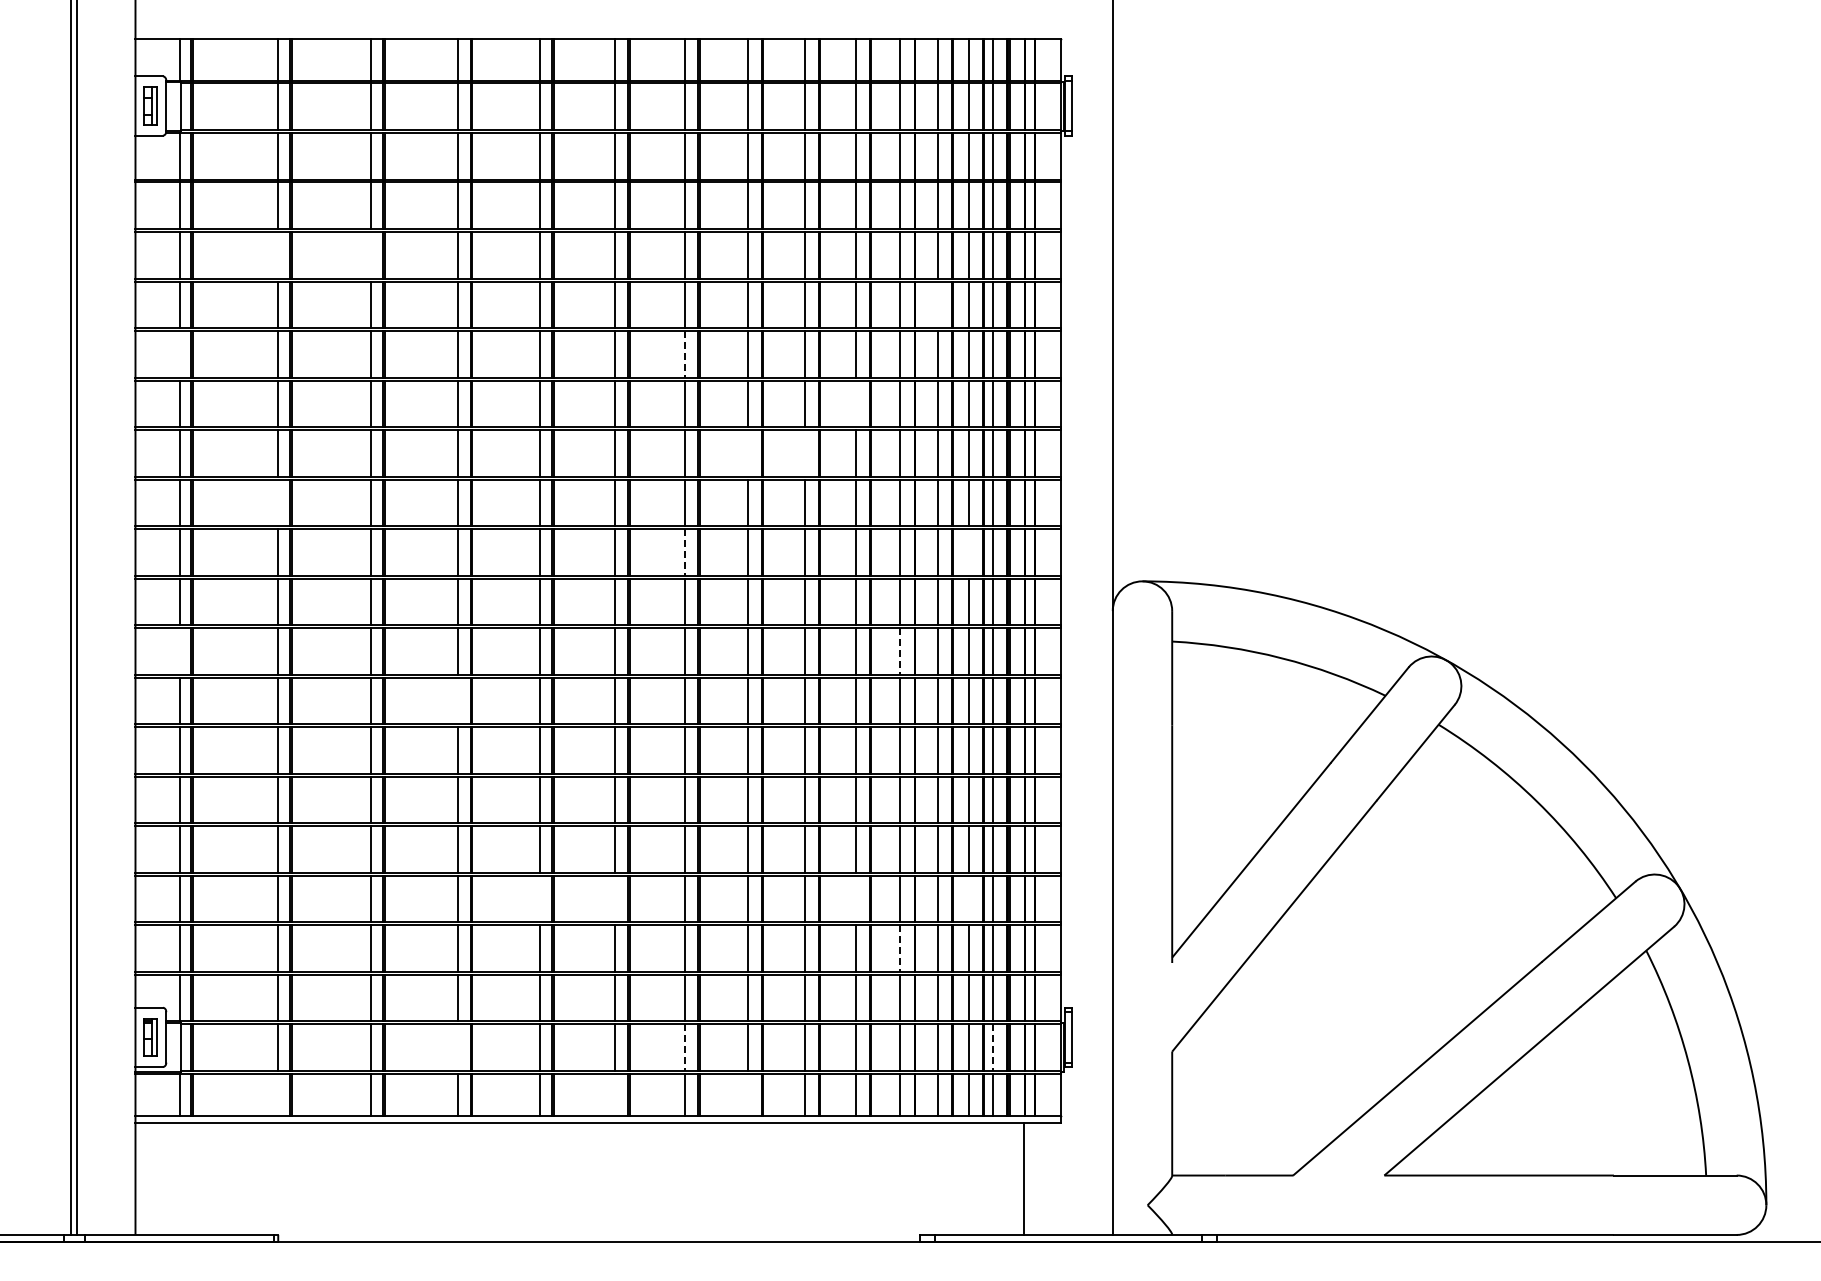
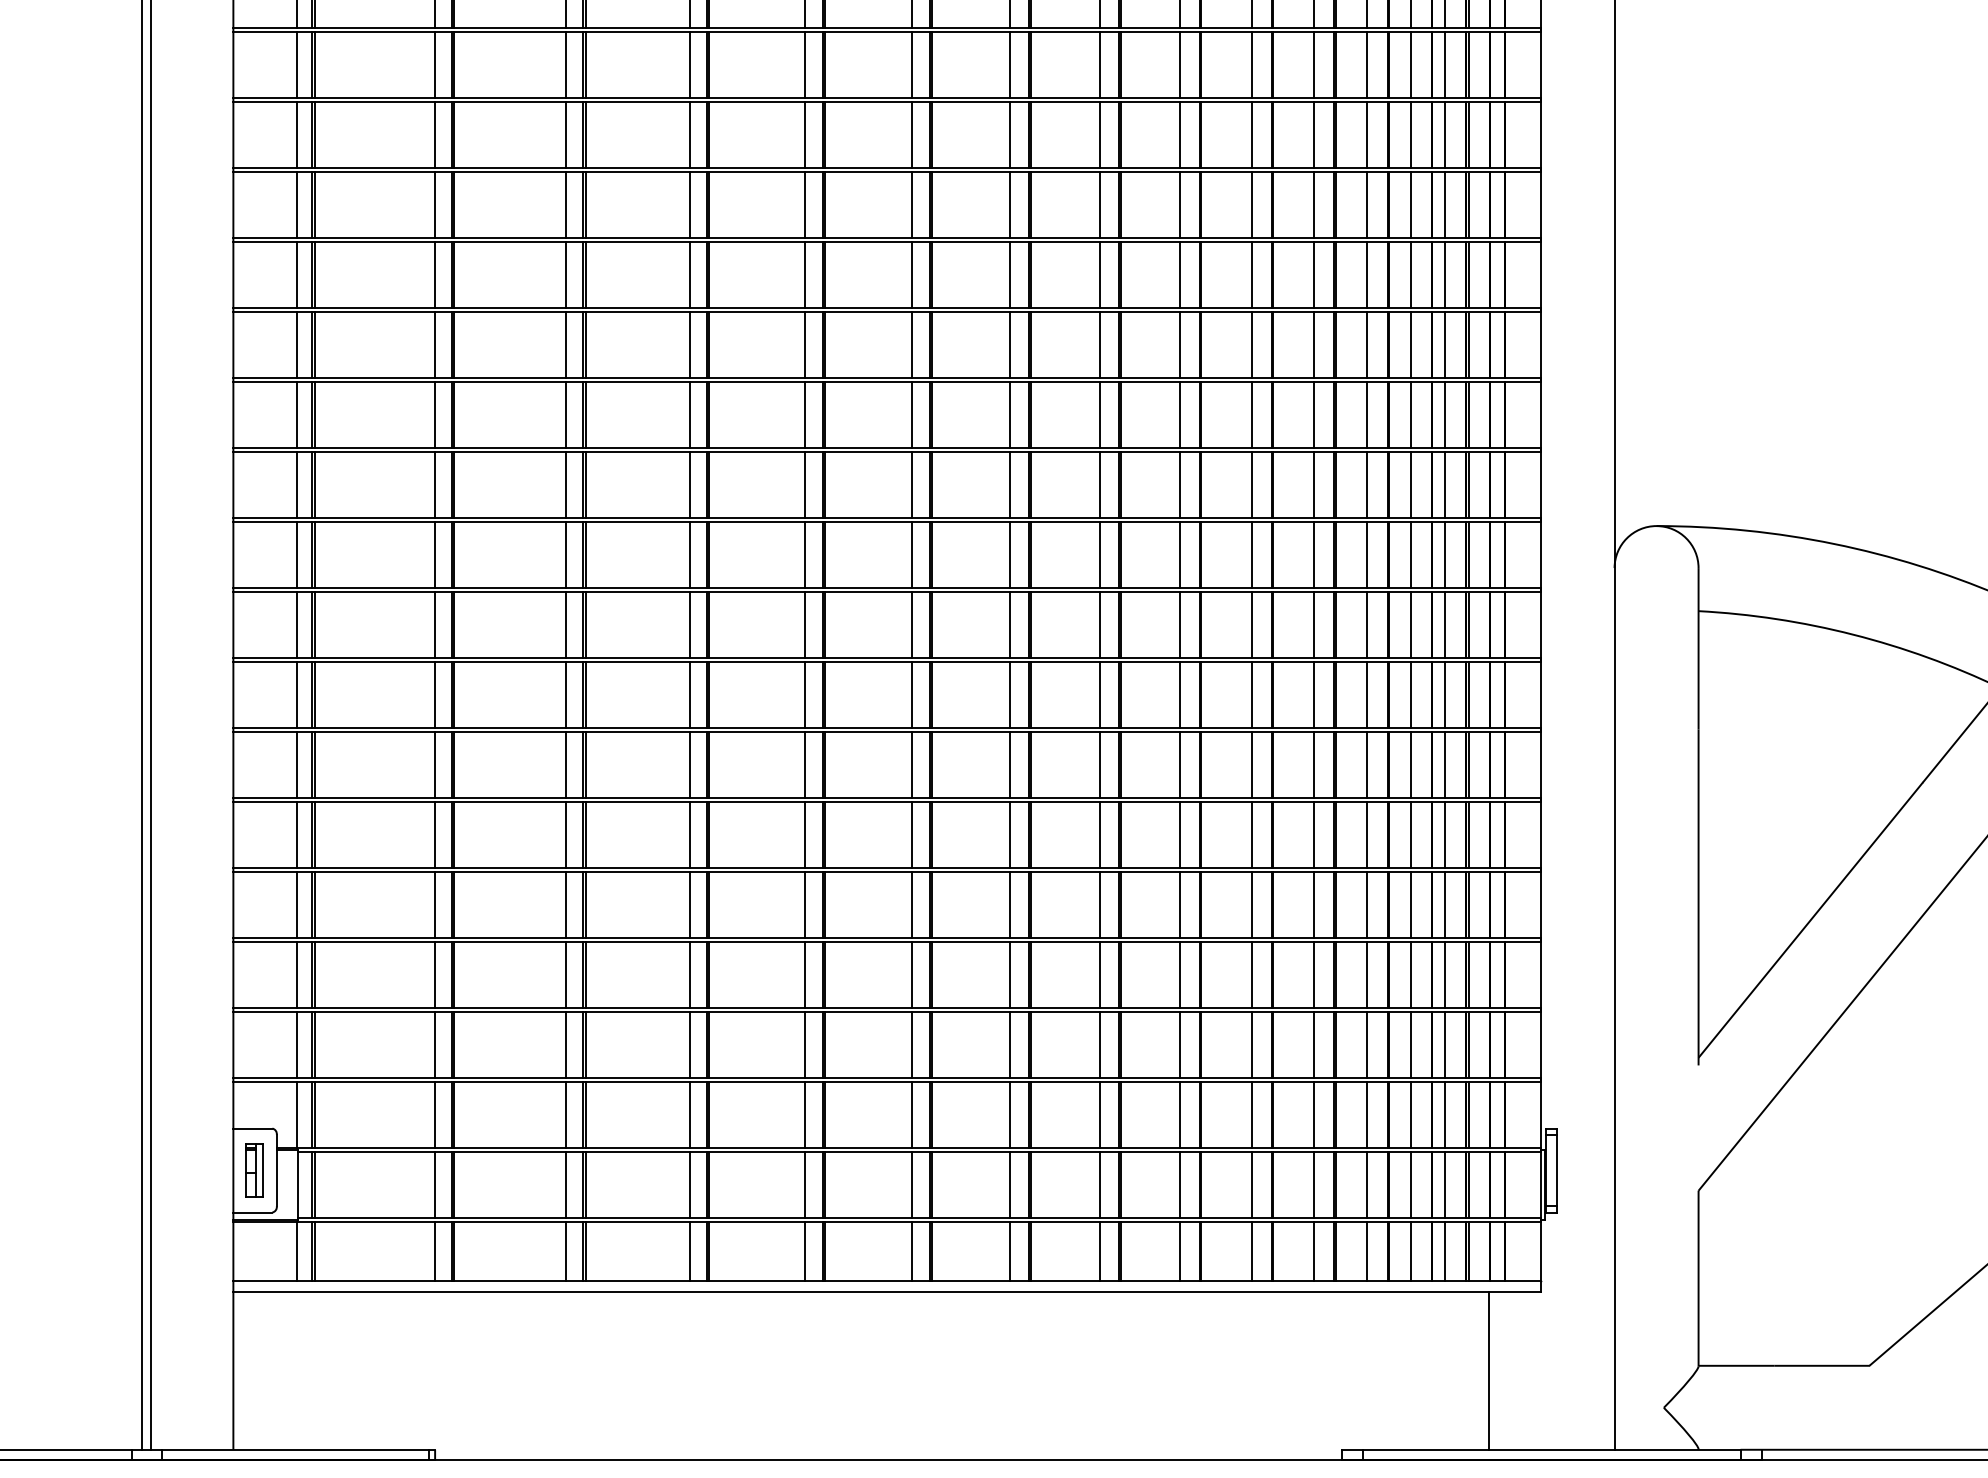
line: (278, 255) -> (435, 65), added
line: (371, 255) -> (566, 65), added
line: (937, 304) -> (1366, 134), added
line: (180, 354) -> (296, 205), added
line: (685, 354) -> (1010, 205), dashed -> solid
line: (856, 403) -> (1252, 274), added
line: (748, 453) -> (1099, 345), added
line: (805, 453) -> (1180, 345), added
line: (278, 502) -> (435, 414), added
line: (685, 552) -> (1010, 485), dashed -> solid
line: (968, 552) -> (1410, 485), added
line: (180, 651) -> (296, 625), added
line: (900, 651) -> (1314, 625), dashed -> solid
line: (458, 700) -> (689, 694), added
line: (539, 898) -> (804, 974), added
line: (615, 898) -> (911, 974), added
line: (856, 898) -> (1252, 974), added
line: (968, 898) -> (1410, 974), added
line: (900, 948) -> (1314, 1044), dashed -> solid
line: (458, 1047) -> (689, 1184), added
line: (685, 1047) -> (1010, 1184), dashed -> solid
line: (992, 1047) -> (1444, 1184), dashed -> solid
line: (278, 1094) -> (435, 1251), added
line: (615, 1094) -> (911, 1251), added
line: (748, 1094) -> (1099, 1251), added

